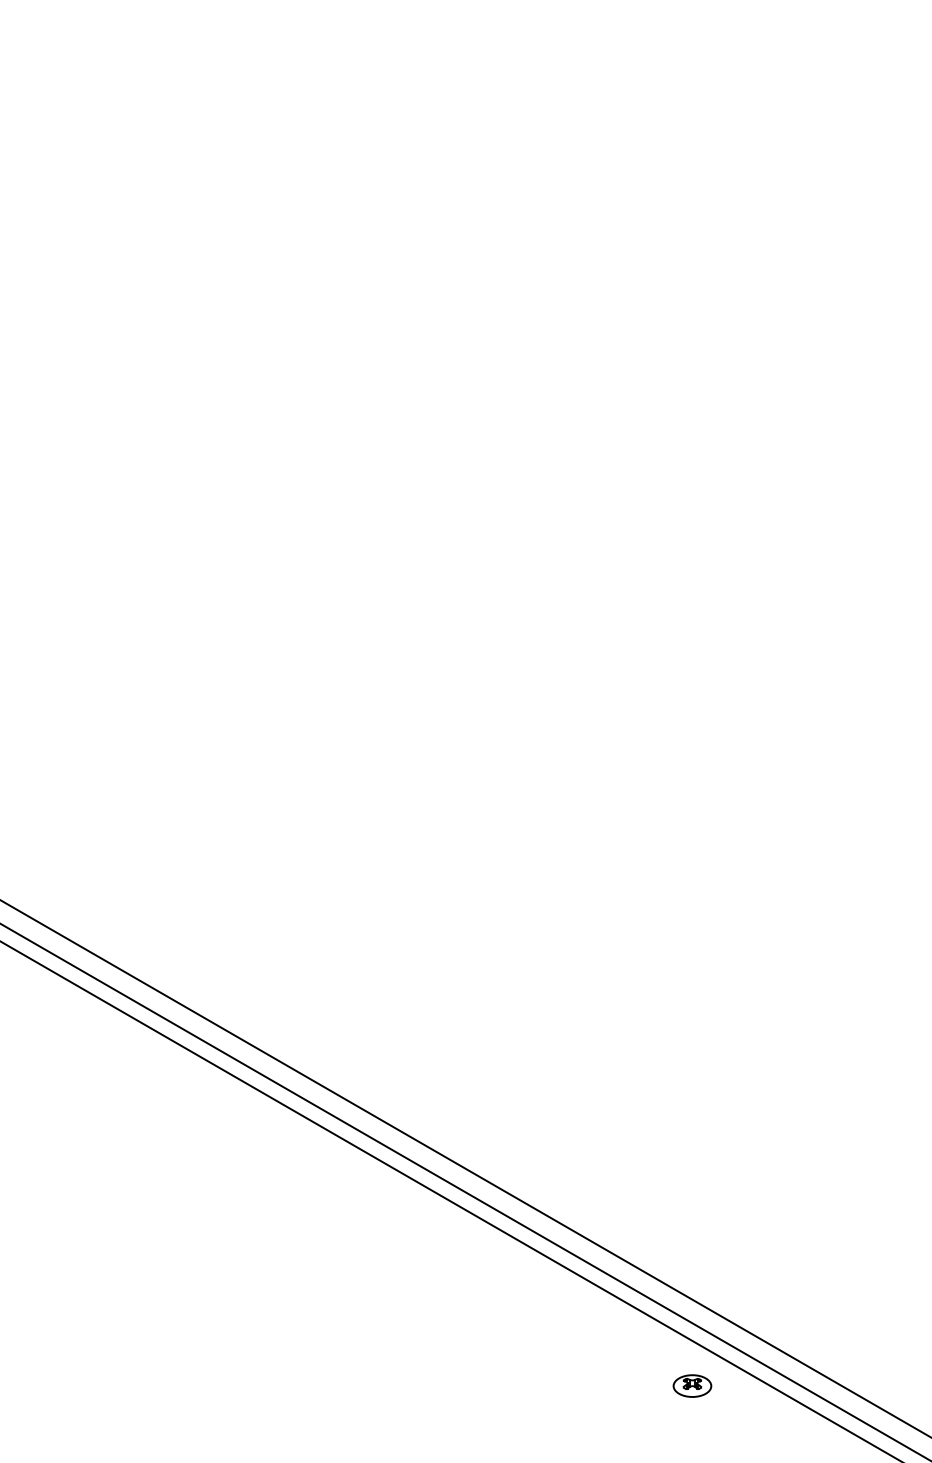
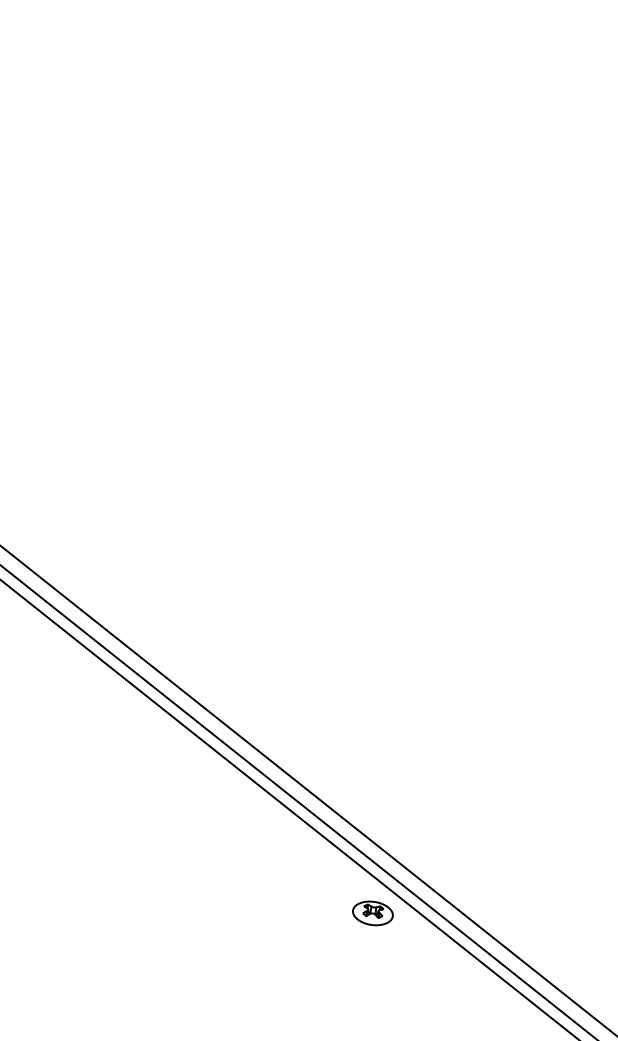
part: (692, 1385) -> (373, 912), size x1.43

